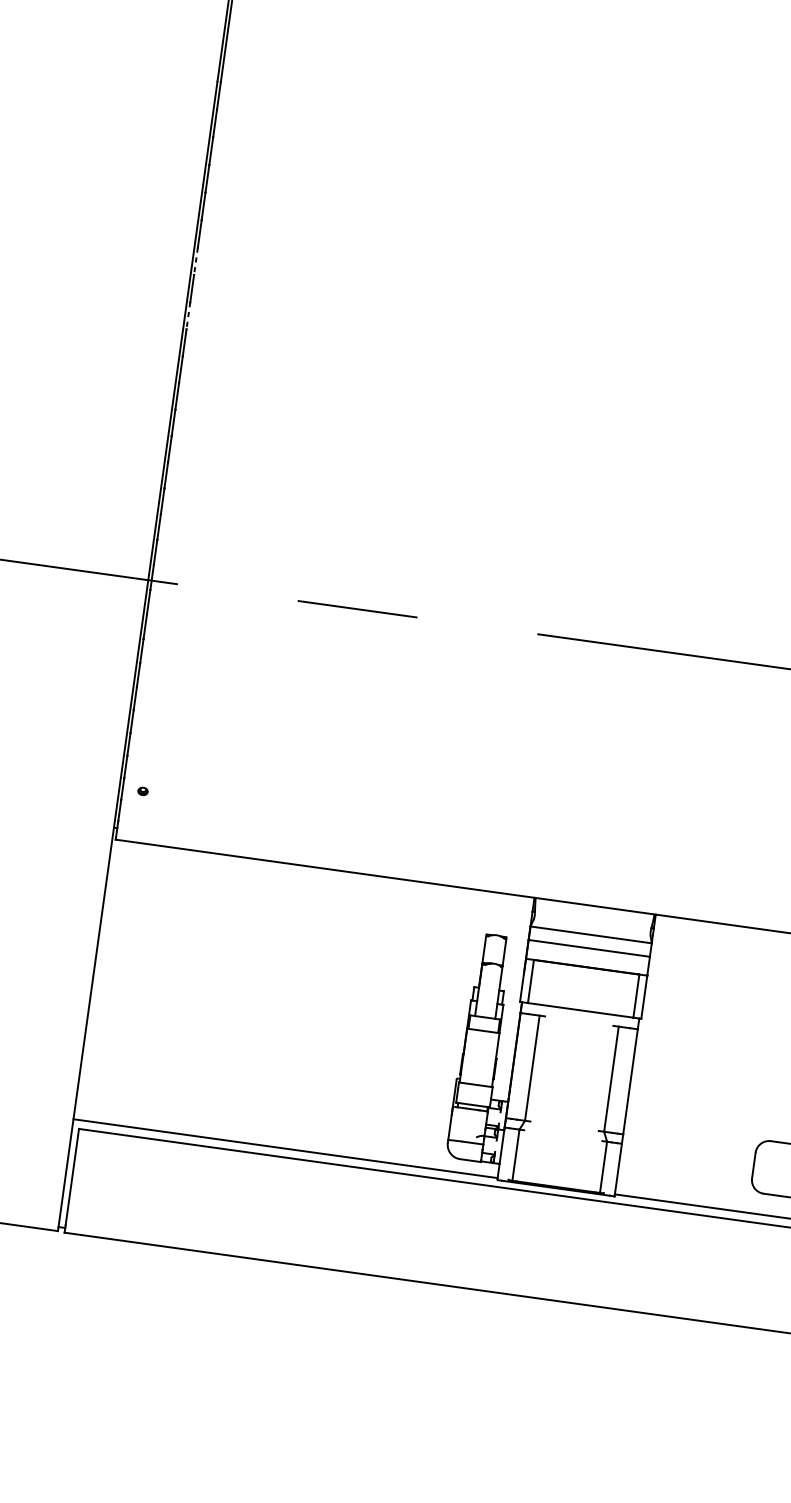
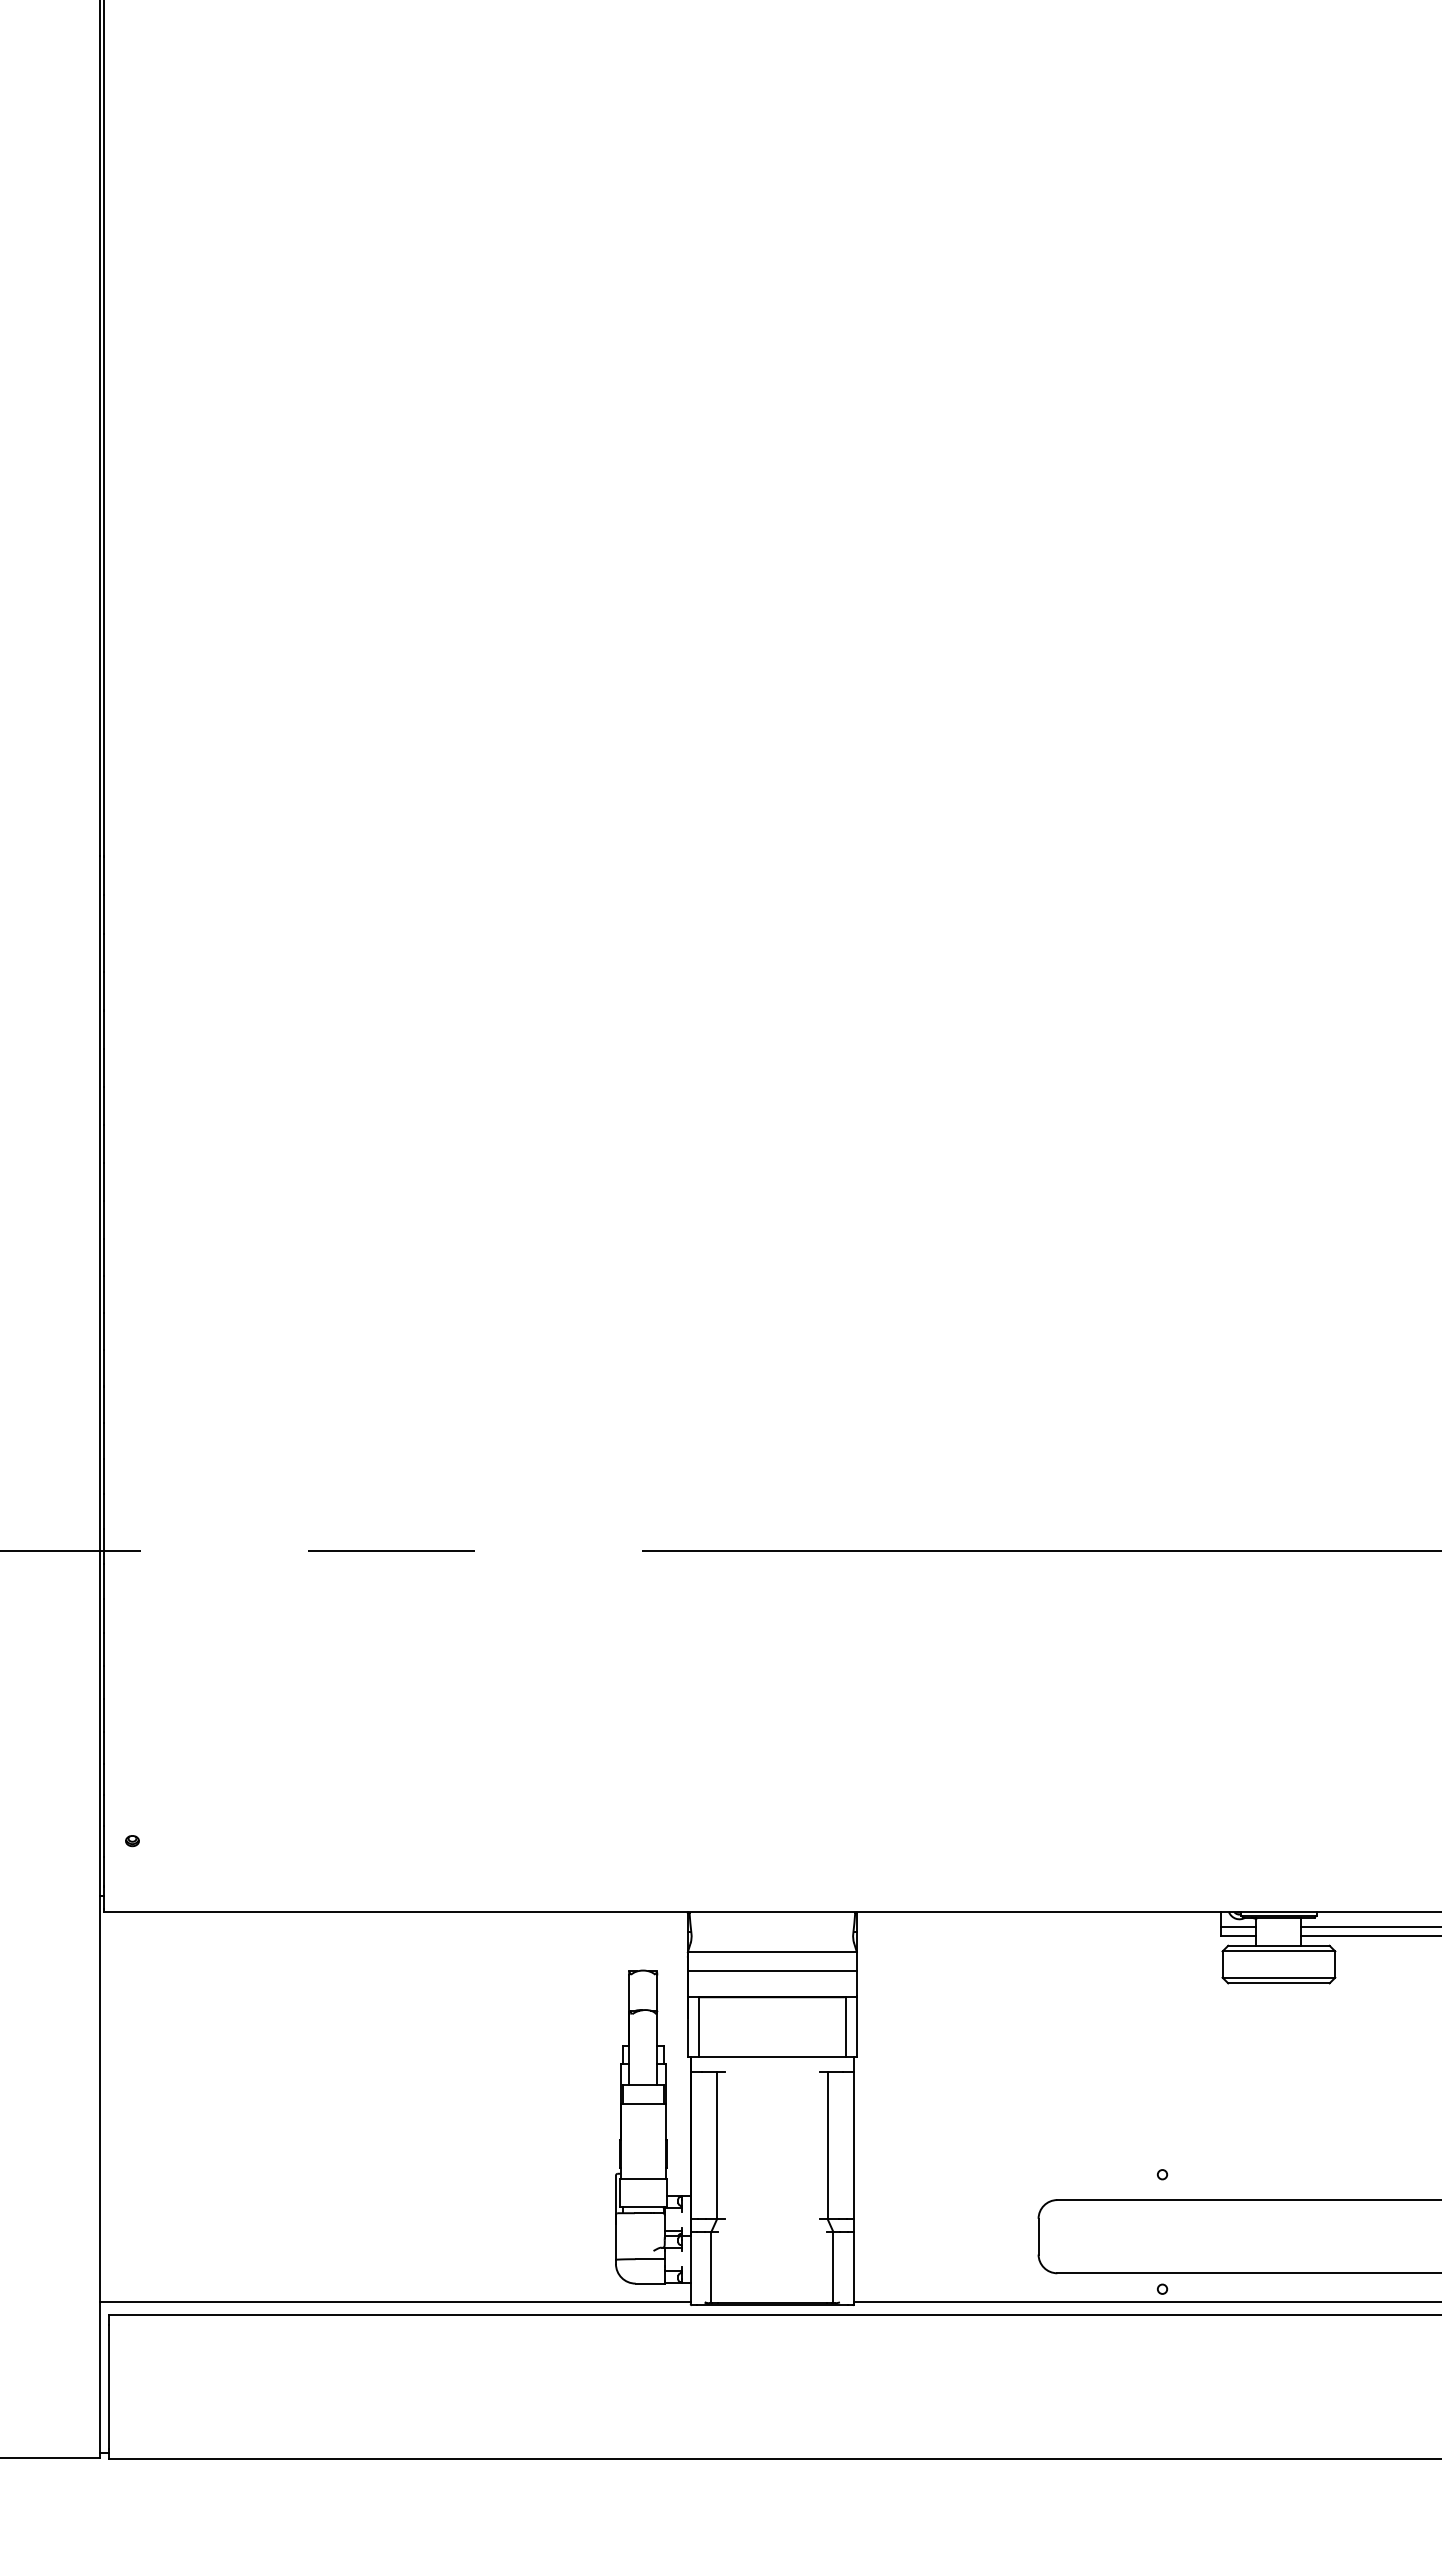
line: (196, 261) -> (104, 1106), dashed -> solid
line: (188, 316) -> (104, 1182), dashed -> solid

